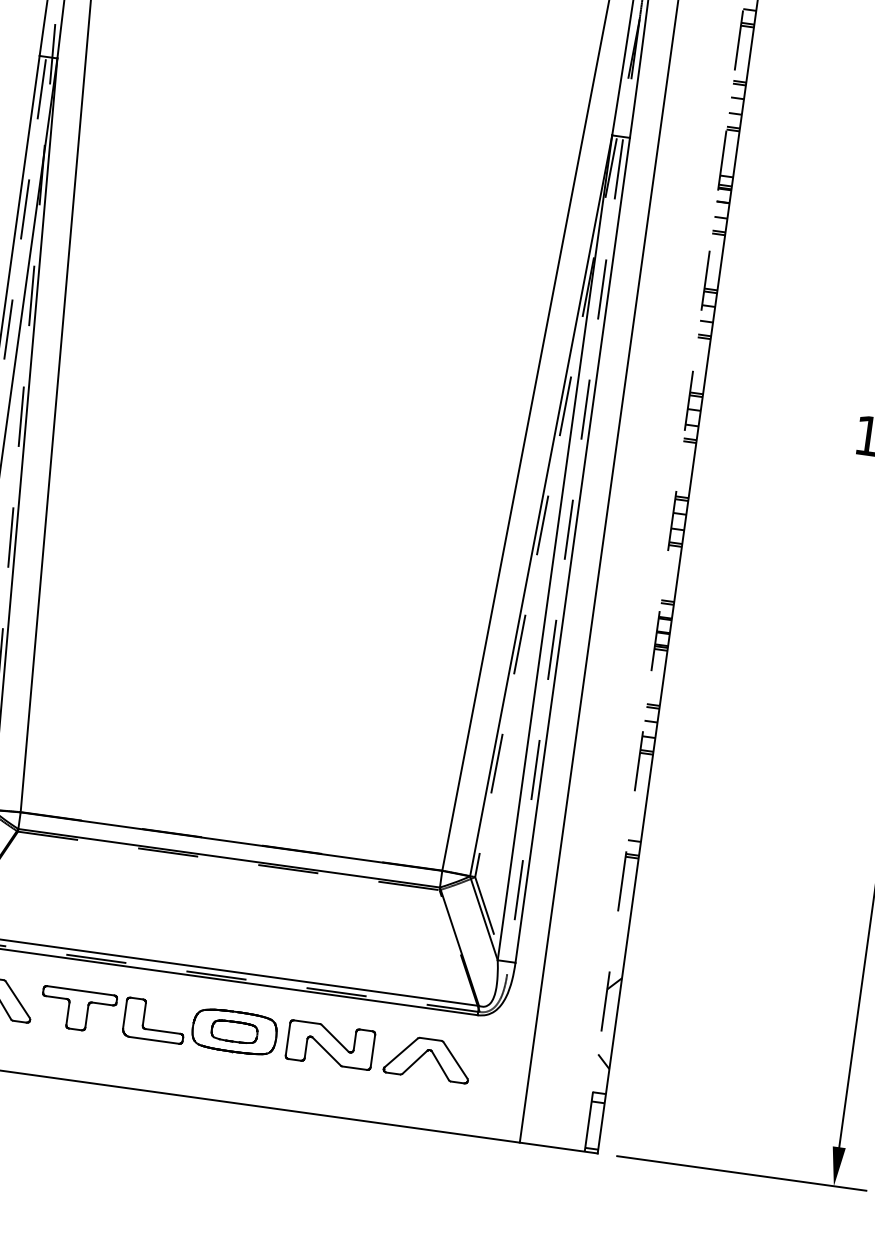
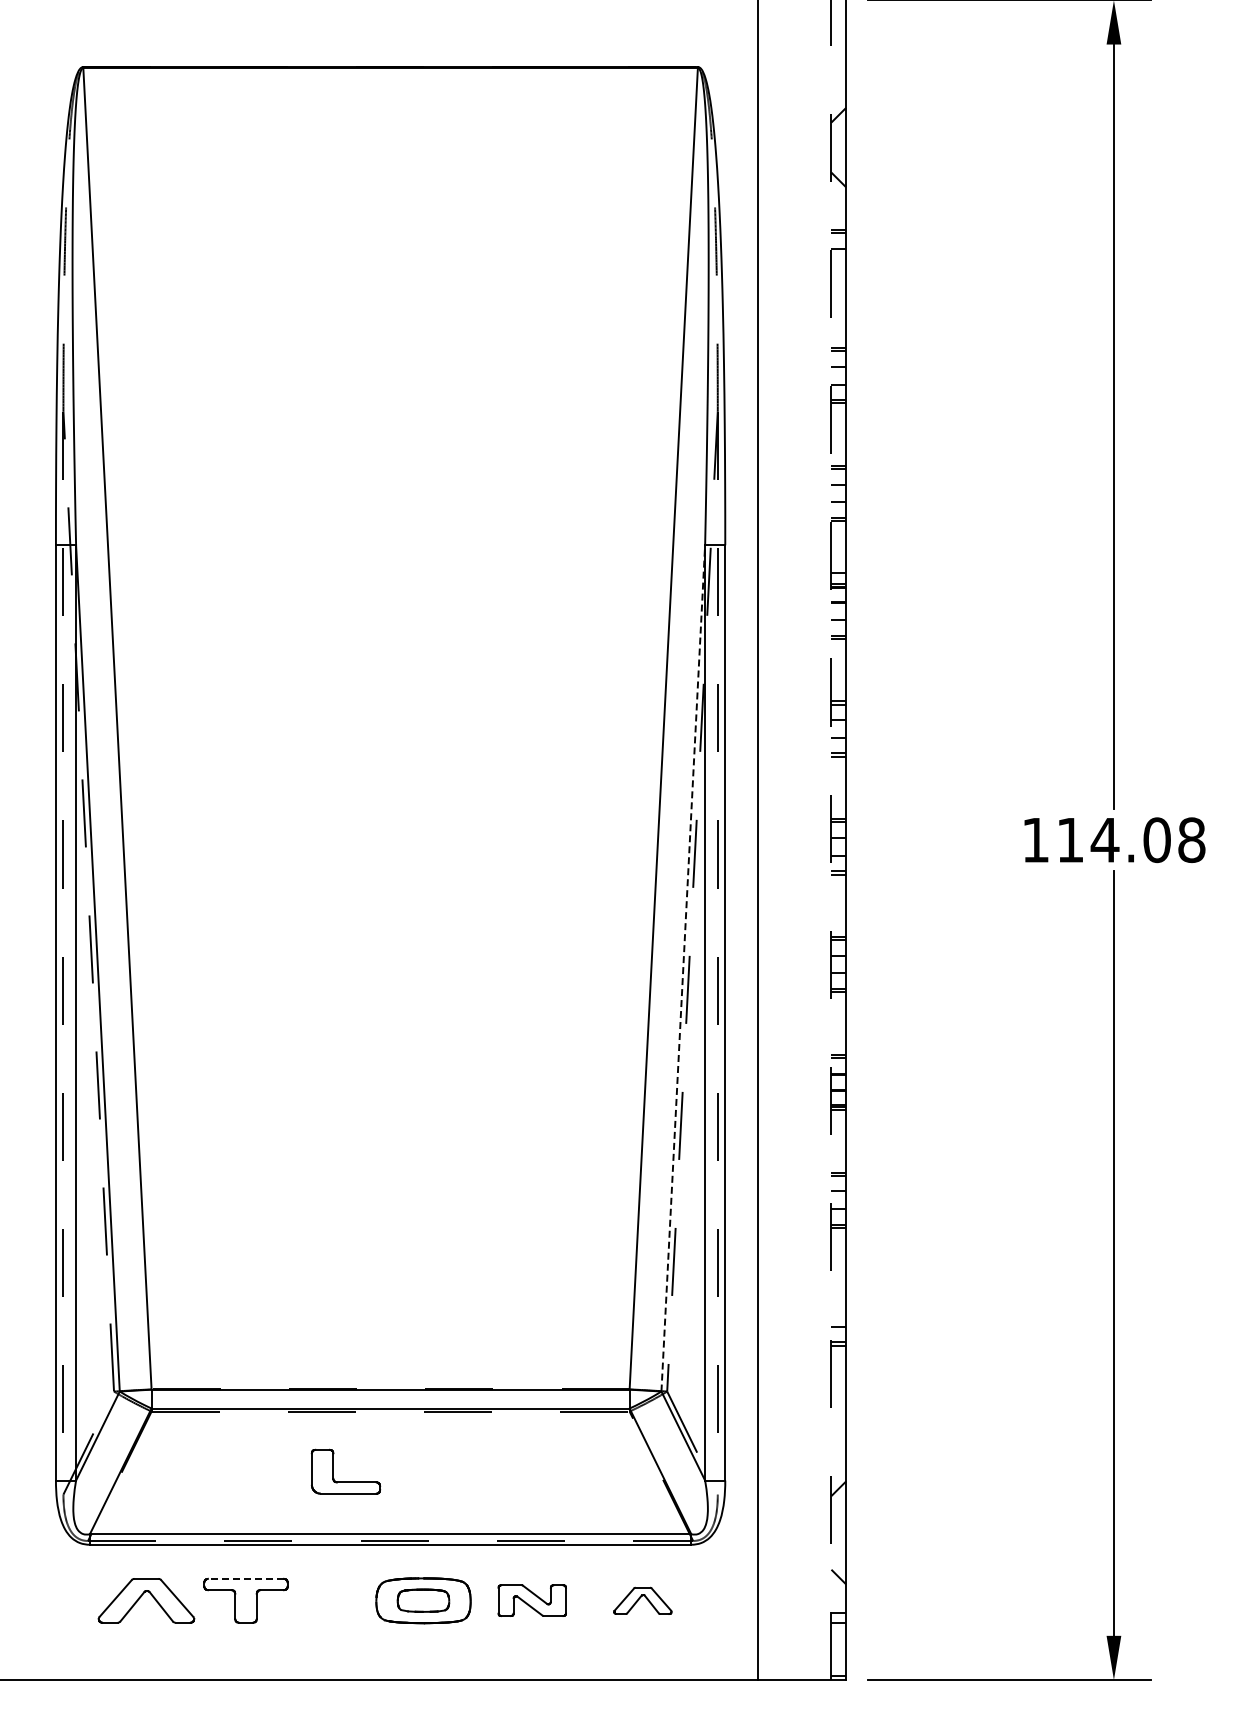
line: (541, 506) -> (683, 968), solid -> dashed
line: (80, 990) -> (245, 1578), solid -> dashed
part: (153, 1029) -> (345, 1481), moved
part: (330, 1044) -> (532, 1600), size x0.7
part: (427, 1058) -> (642, 1600), size x0.6

